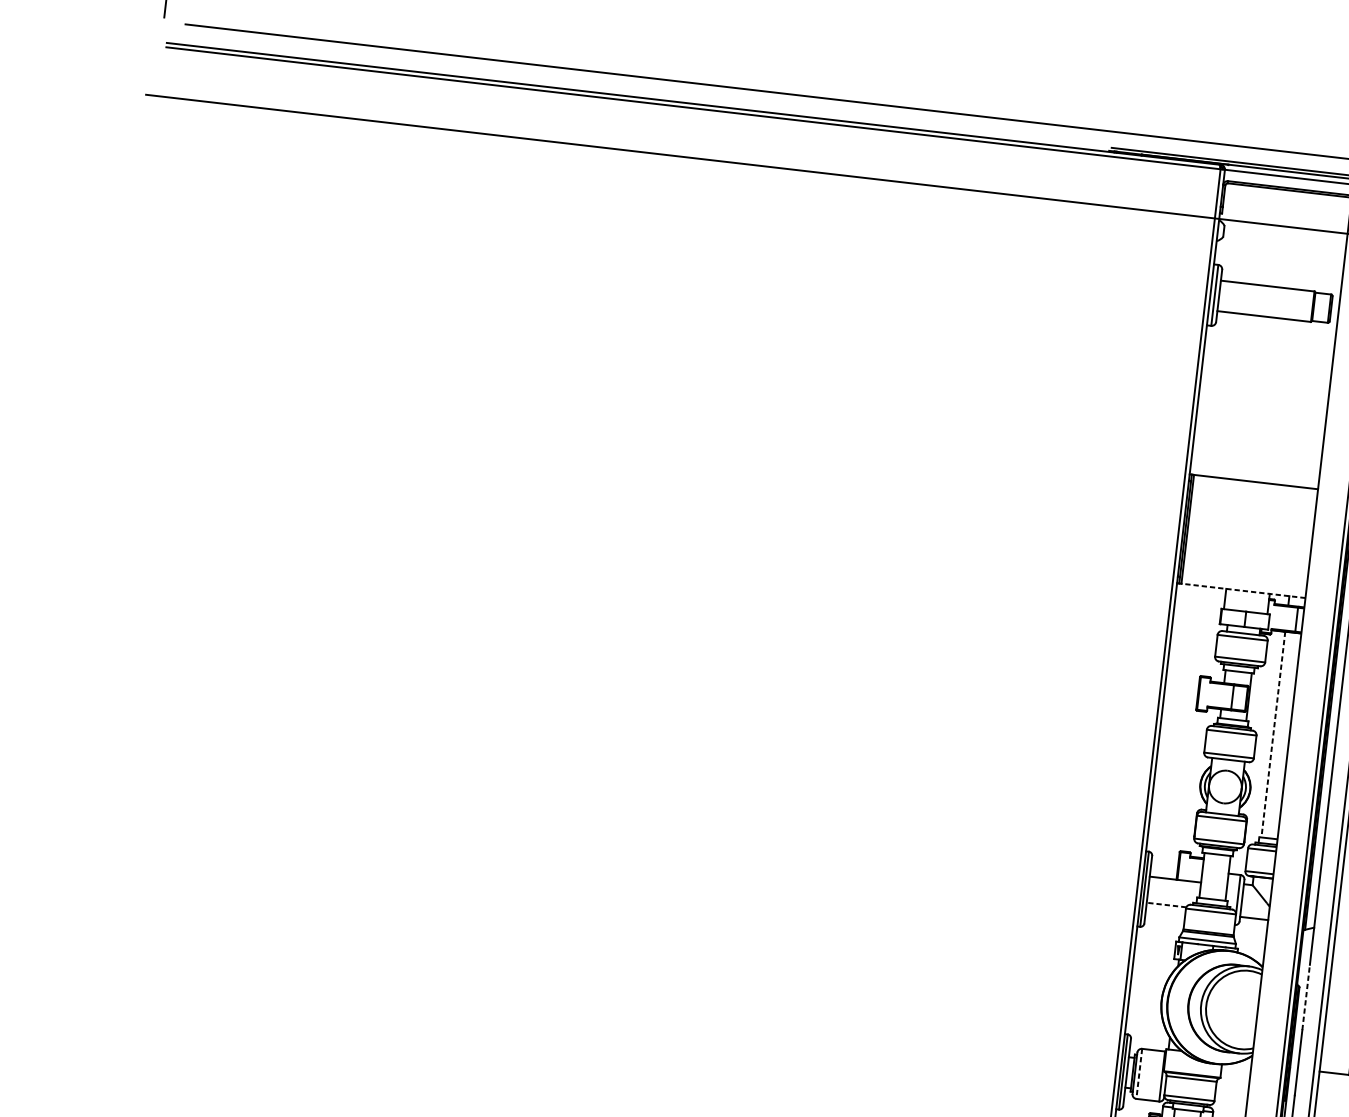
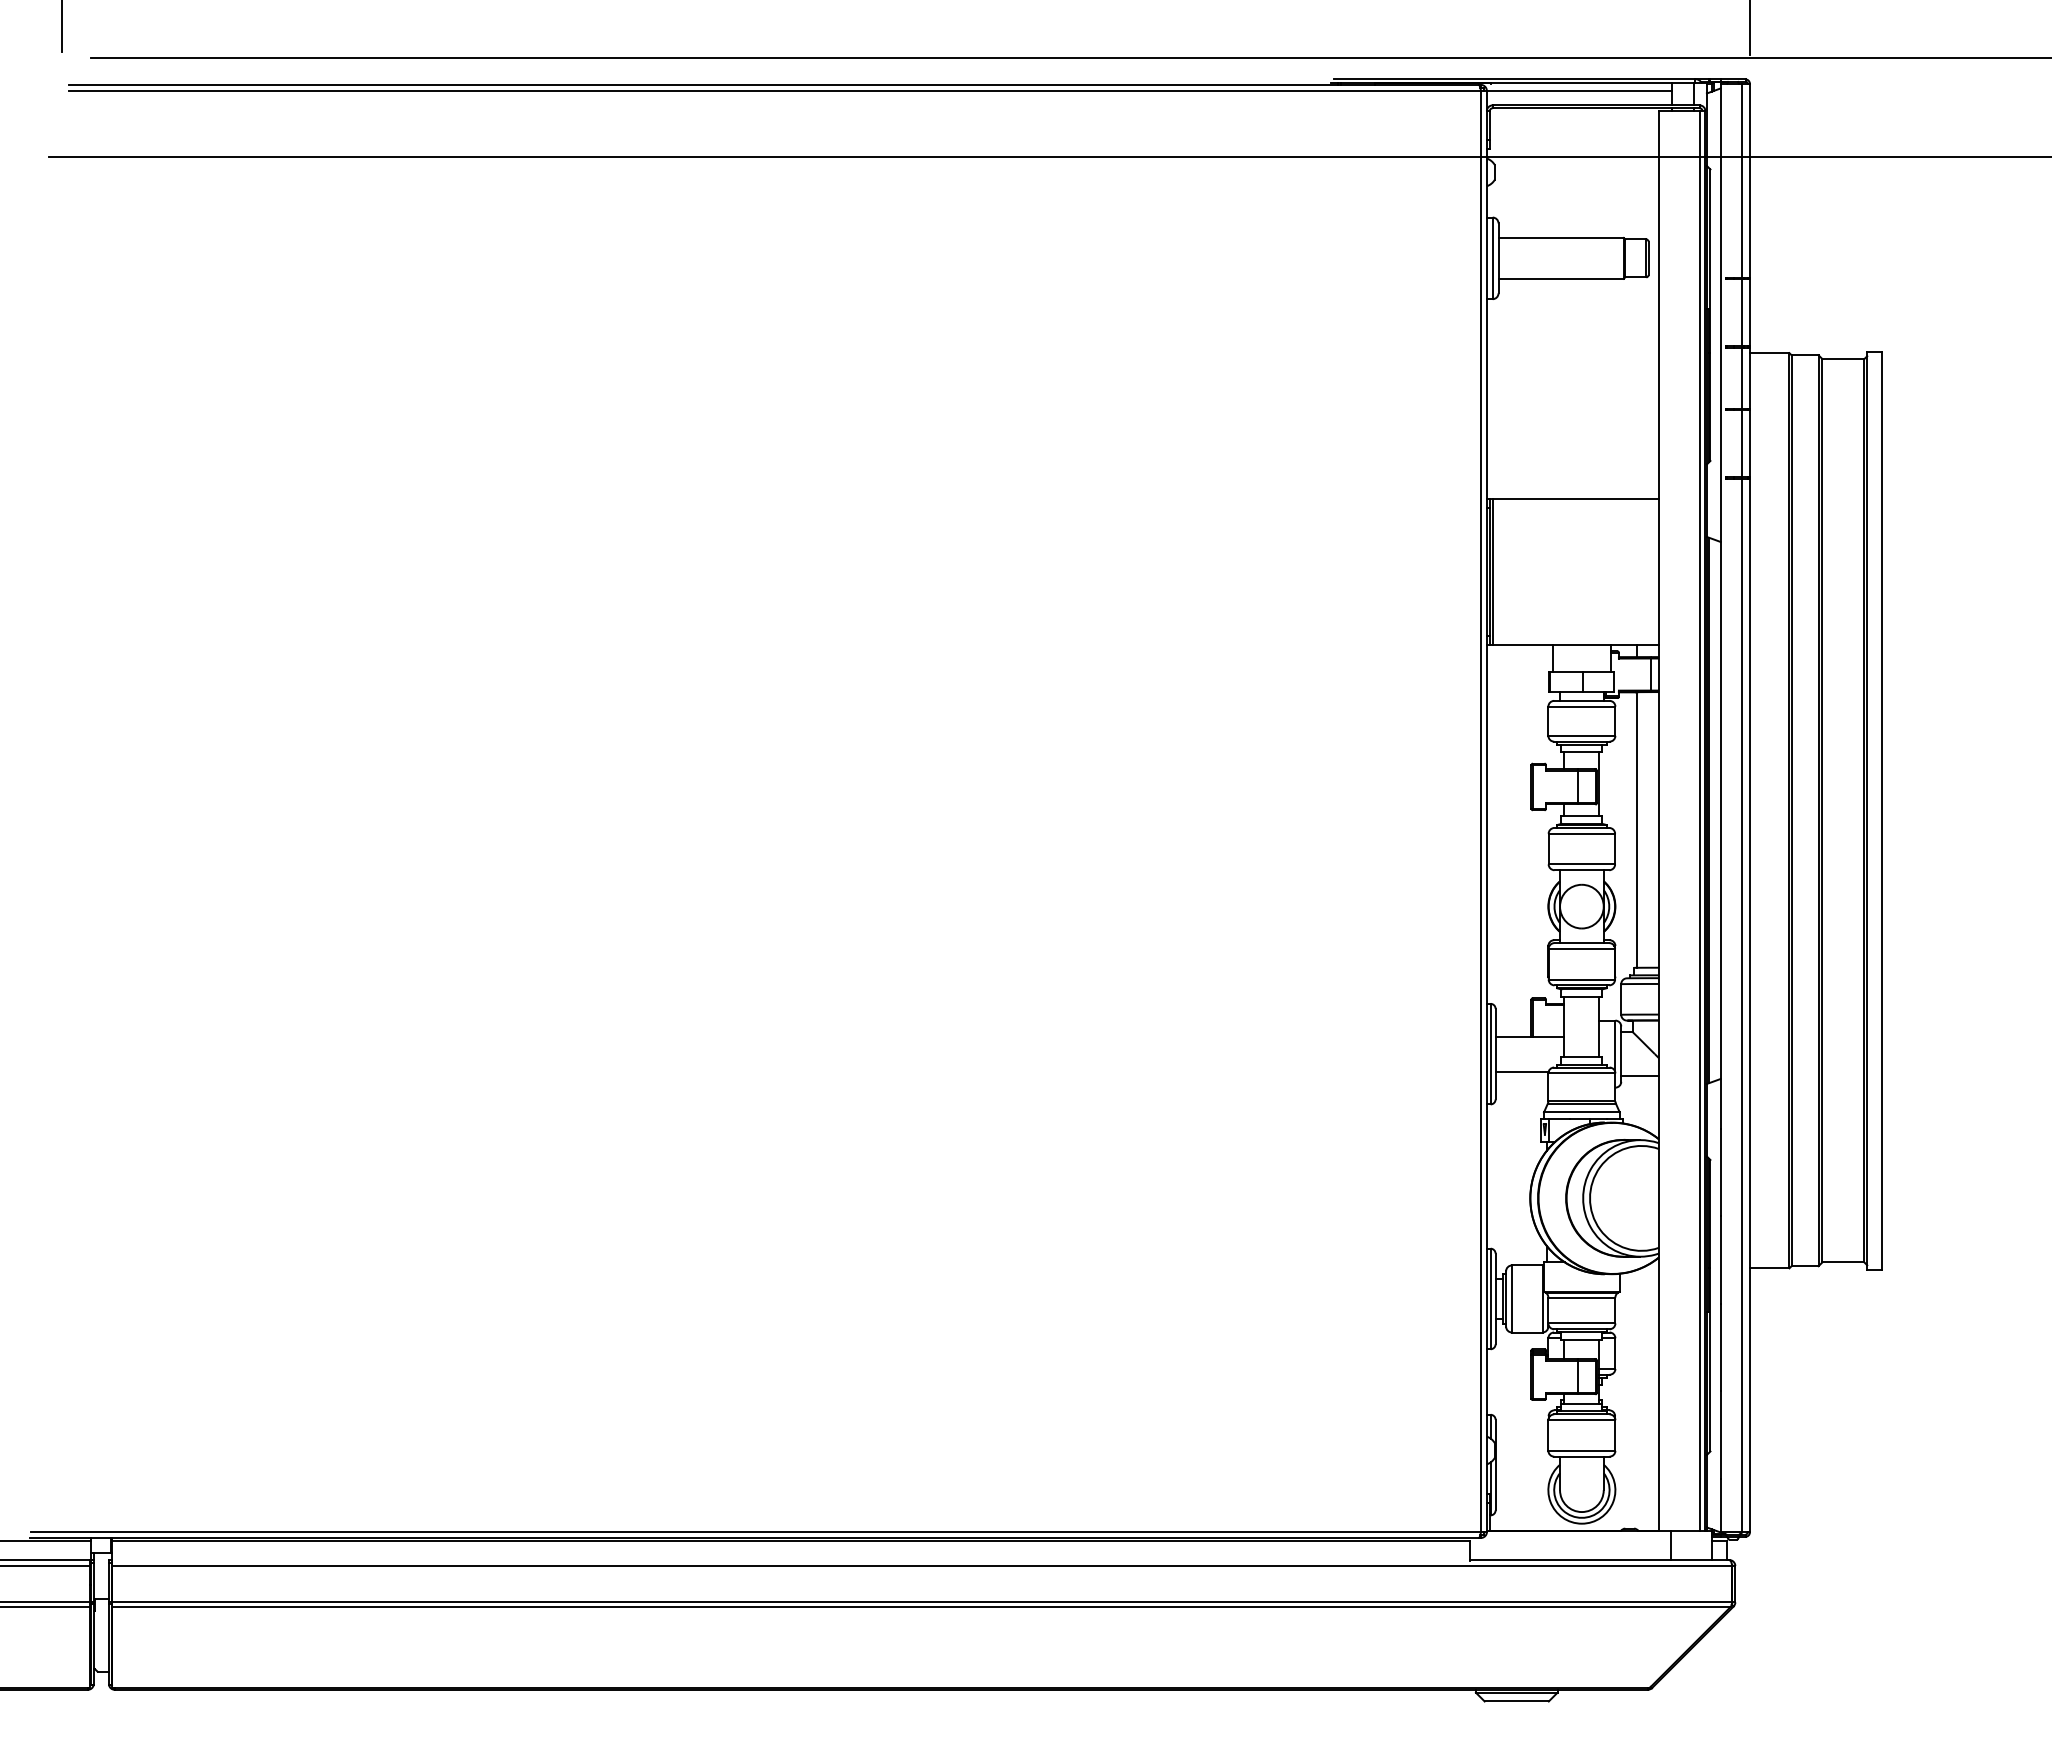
line: (1243, 590) -> (1575, 644), dashed -> solid
line: (1273, 734) -> (1637, 829), dashed -> solid
line: (1166, 904) -> (1522, 1071), dashed -> solid
line: (1305, 997) -> (1720, 1172), dashed -> solid
line: (1139, 1073) -> (1511, 1298), dashed -> solid

